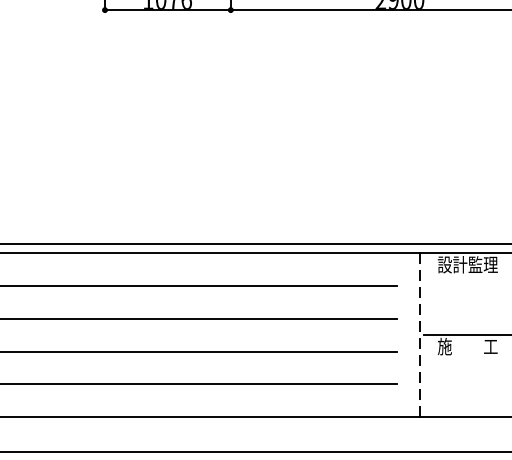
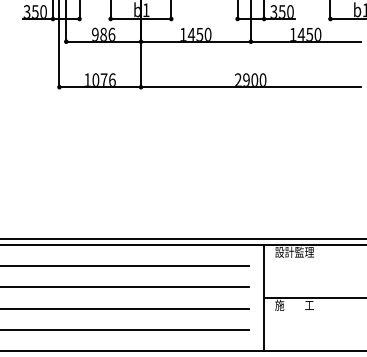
line: (419, 336) -> (263, 298), dashed -> solid

